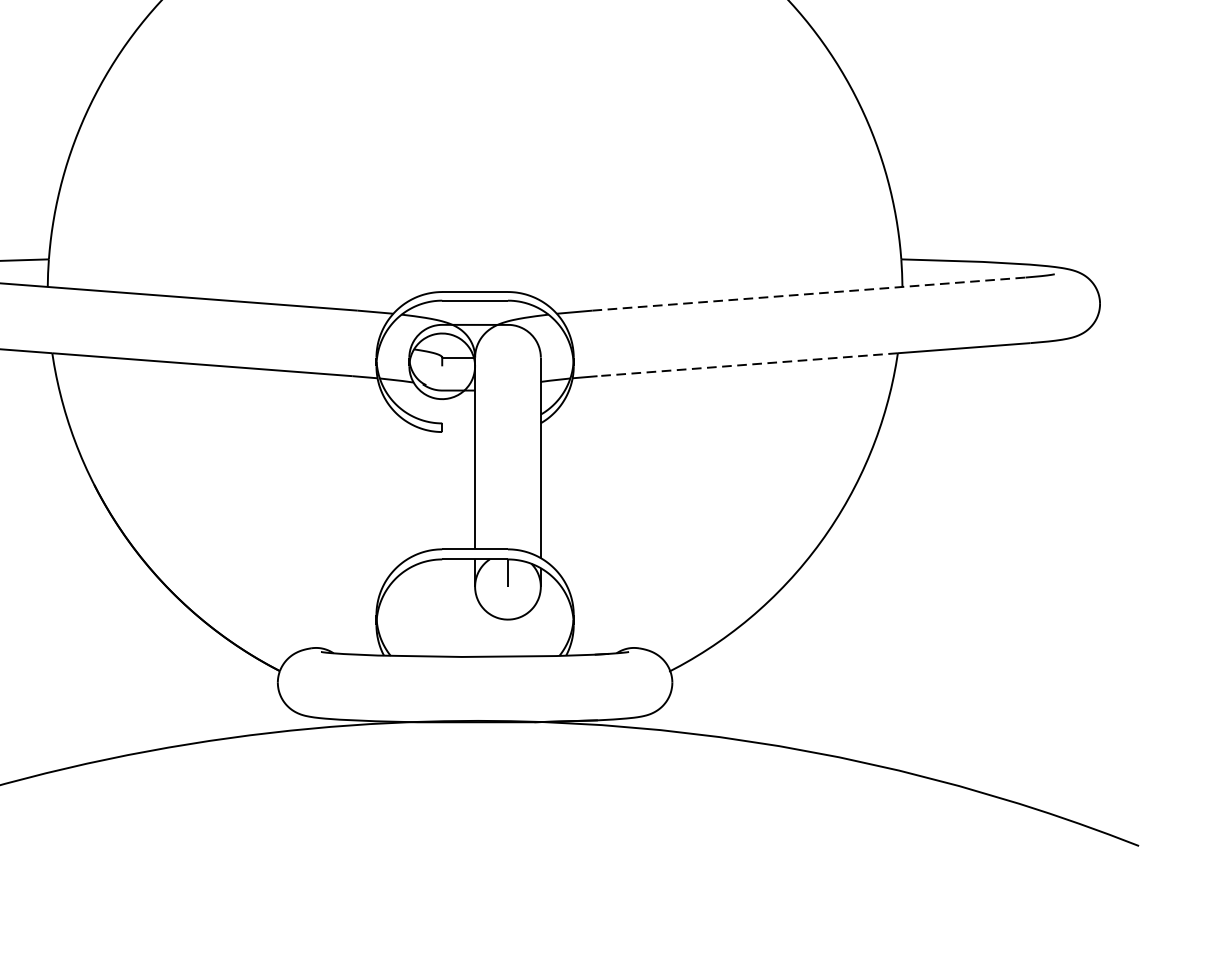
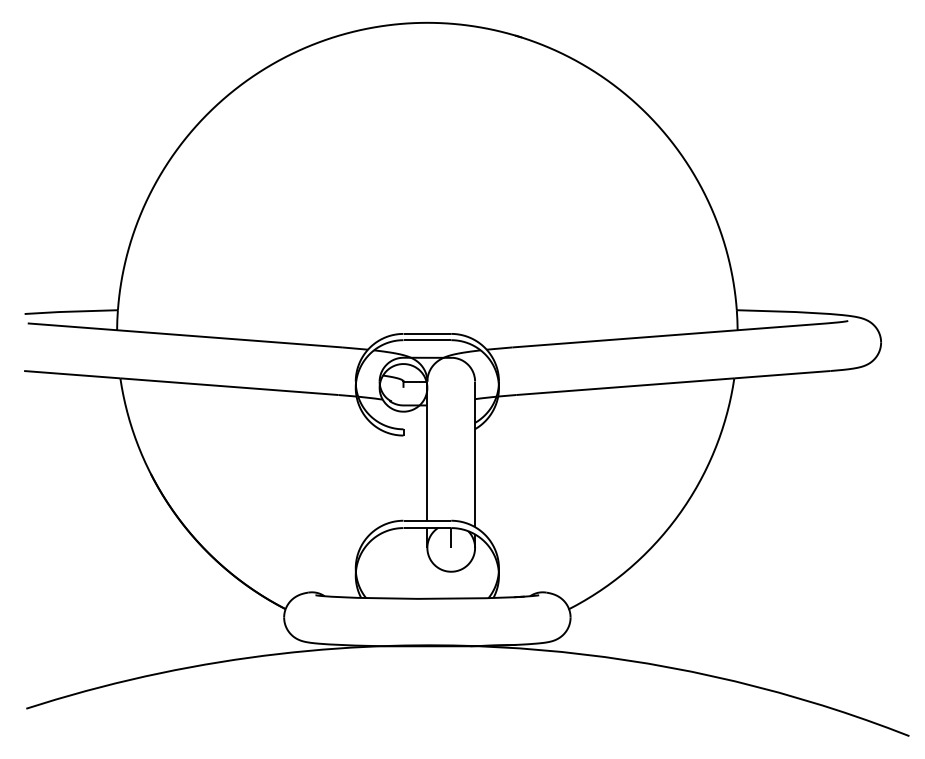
line: (808, 294) -> (669, 335), dashed -> solid
line: (746, 364) -> (624, 386), dashed -> solid

